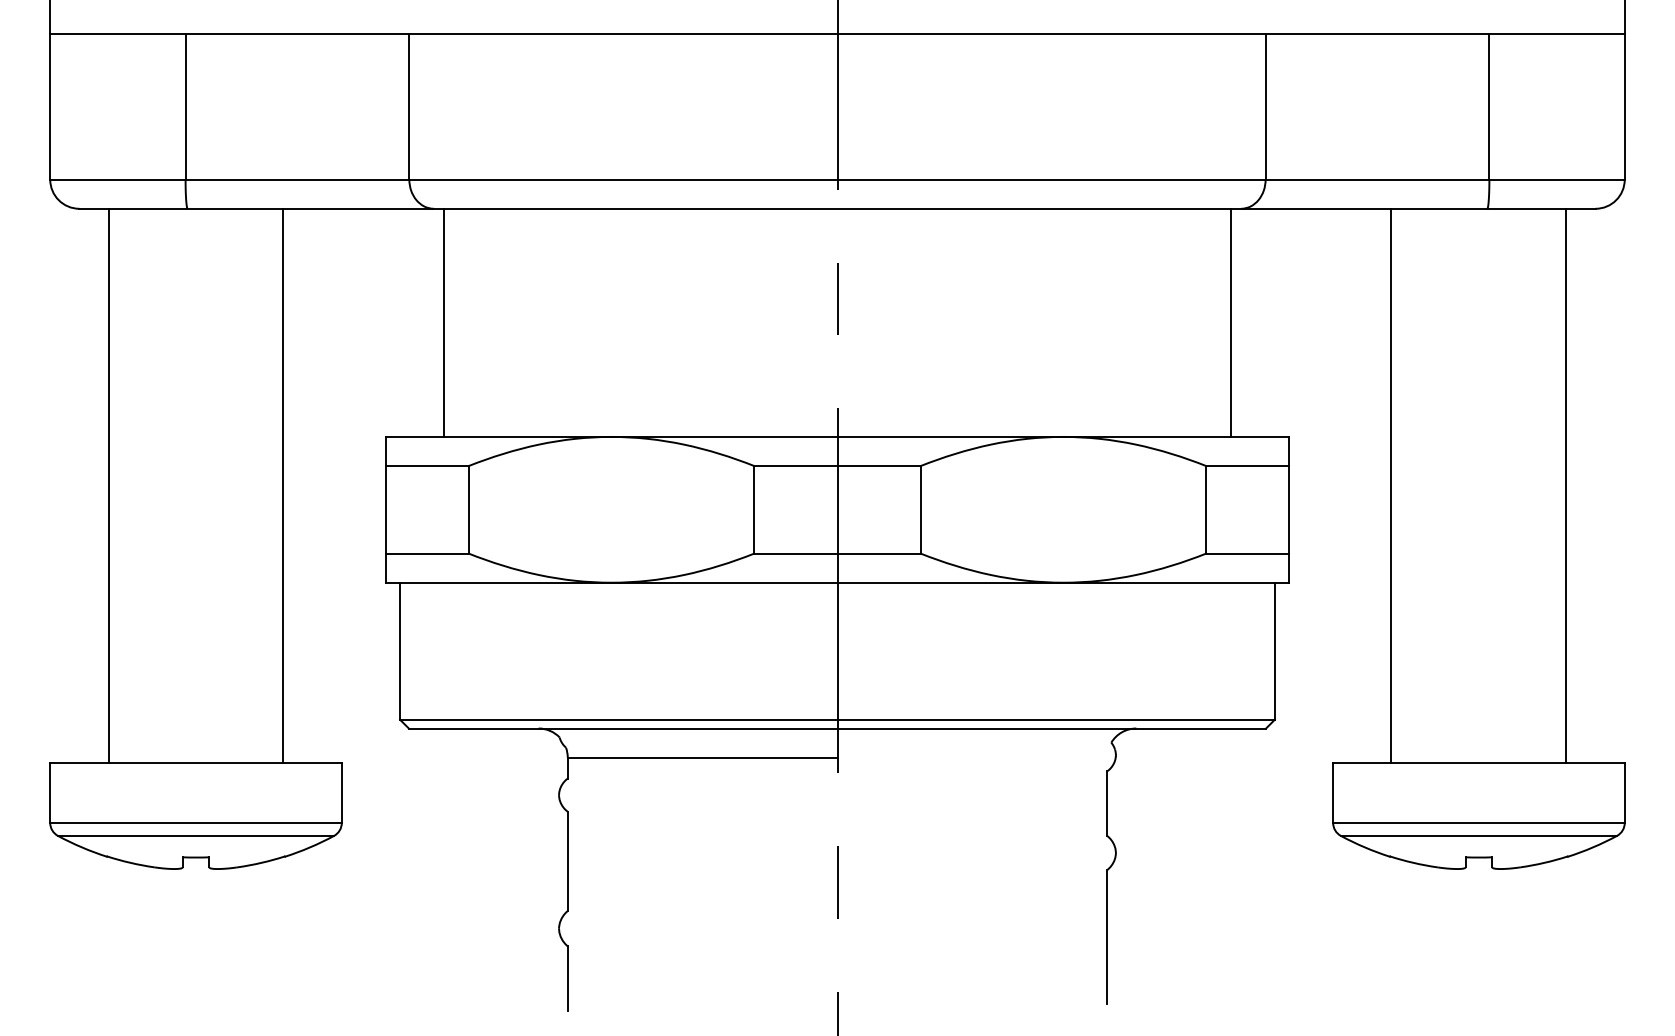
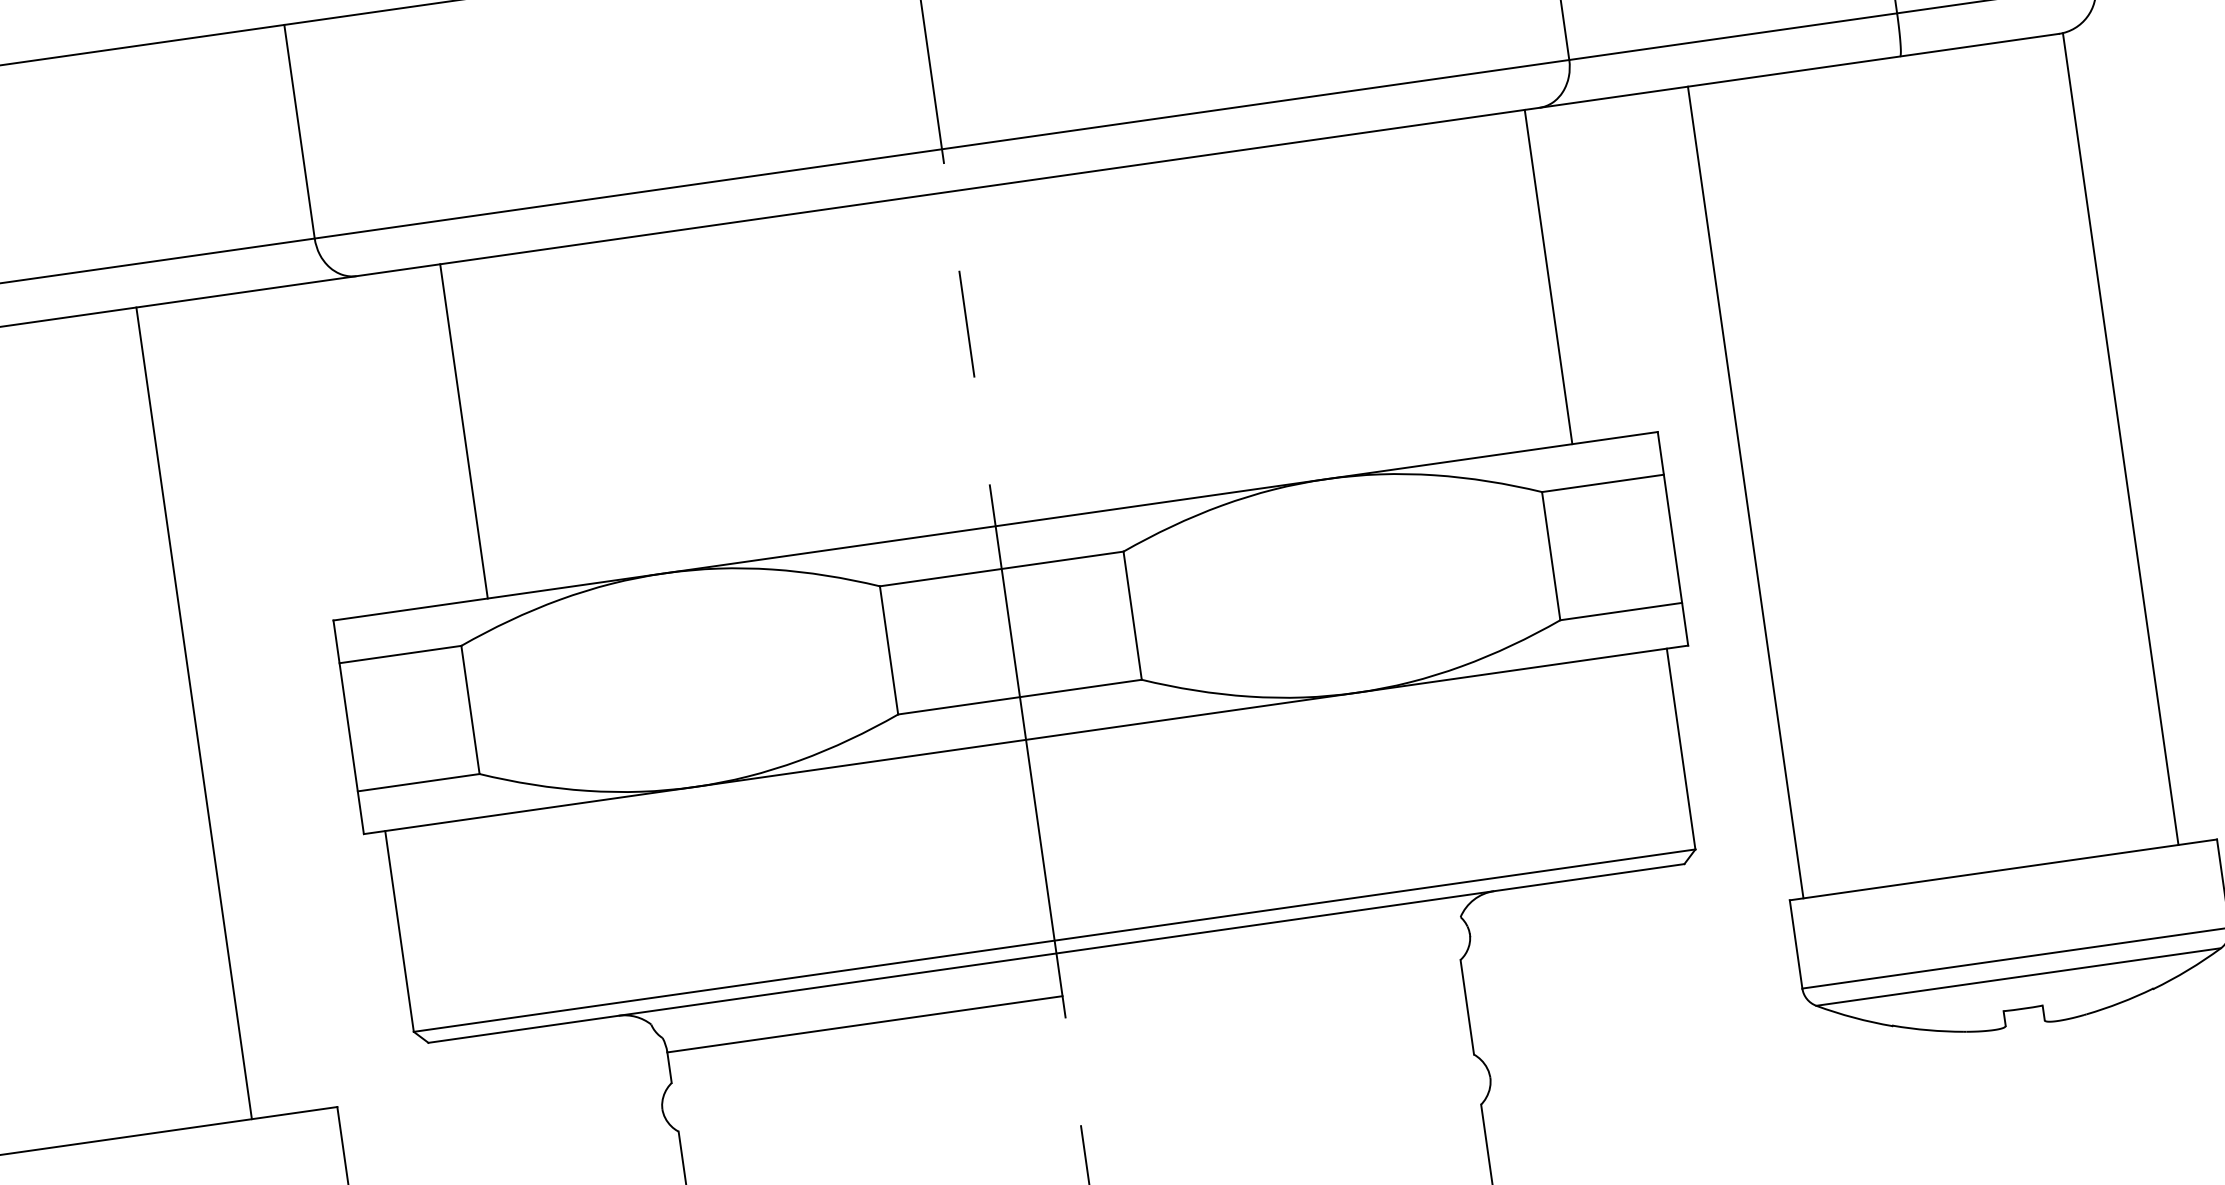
line: (443, 322) -> (463, 430), moved
line: (1391, 485) -> (1745, 492), moved
line: (1566, 485) -> (2120, 438), moved

